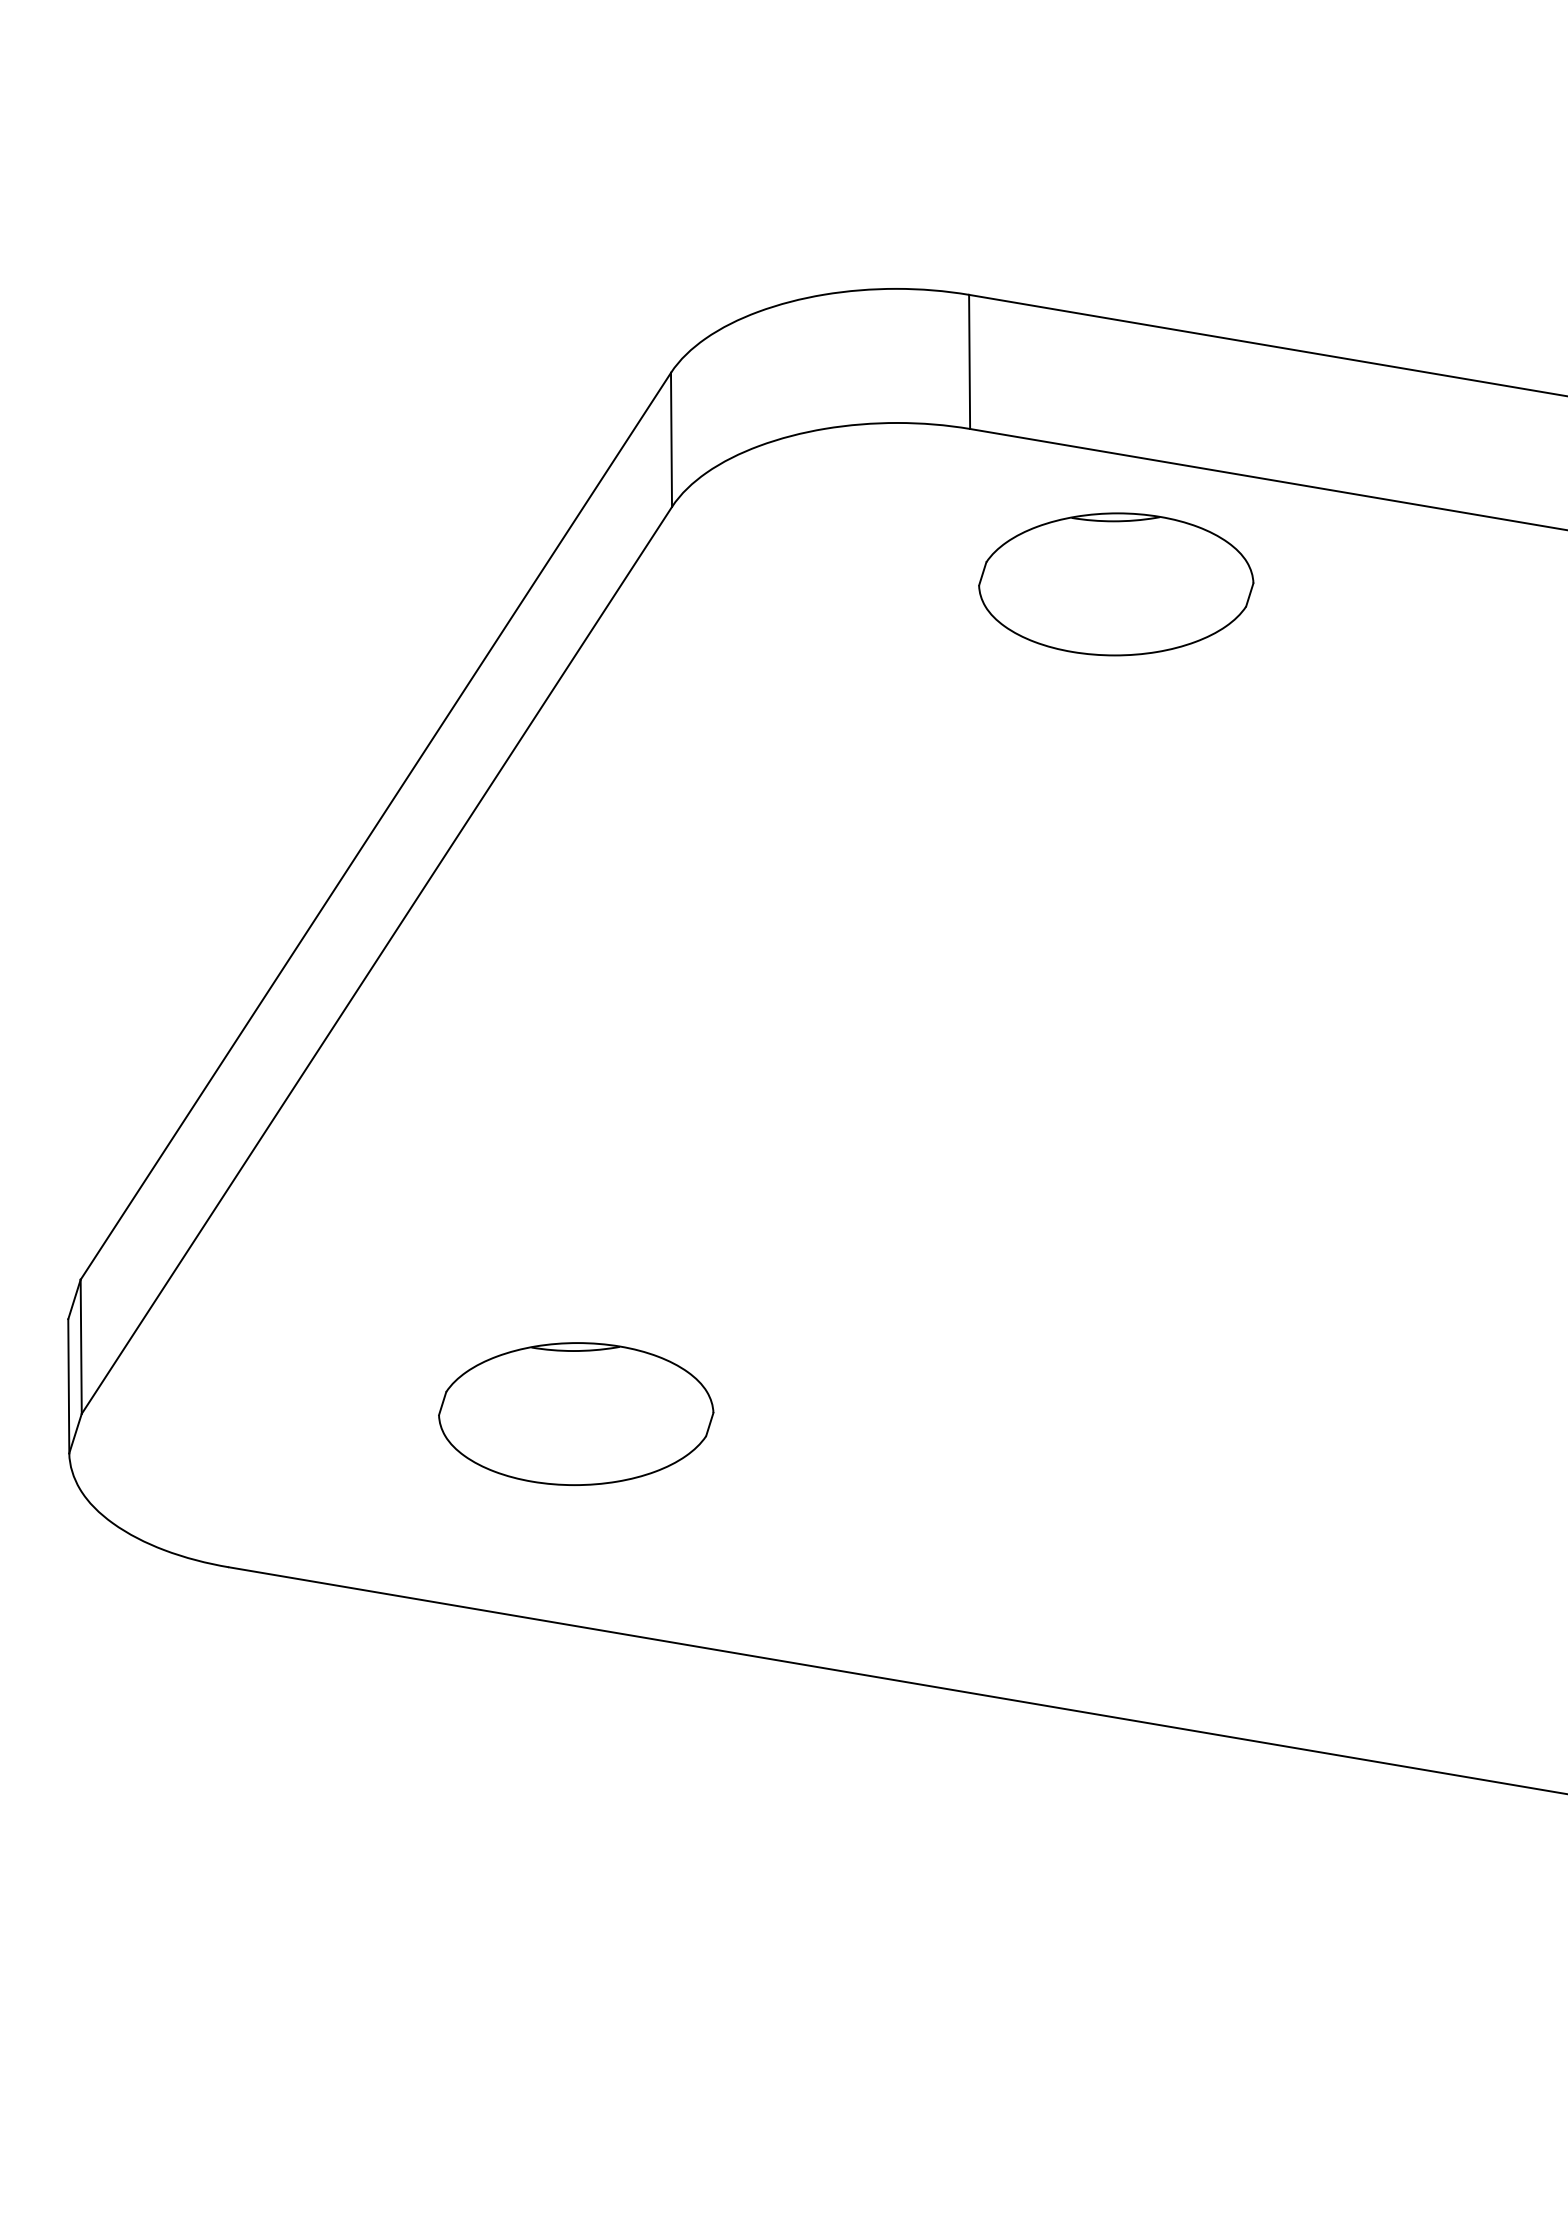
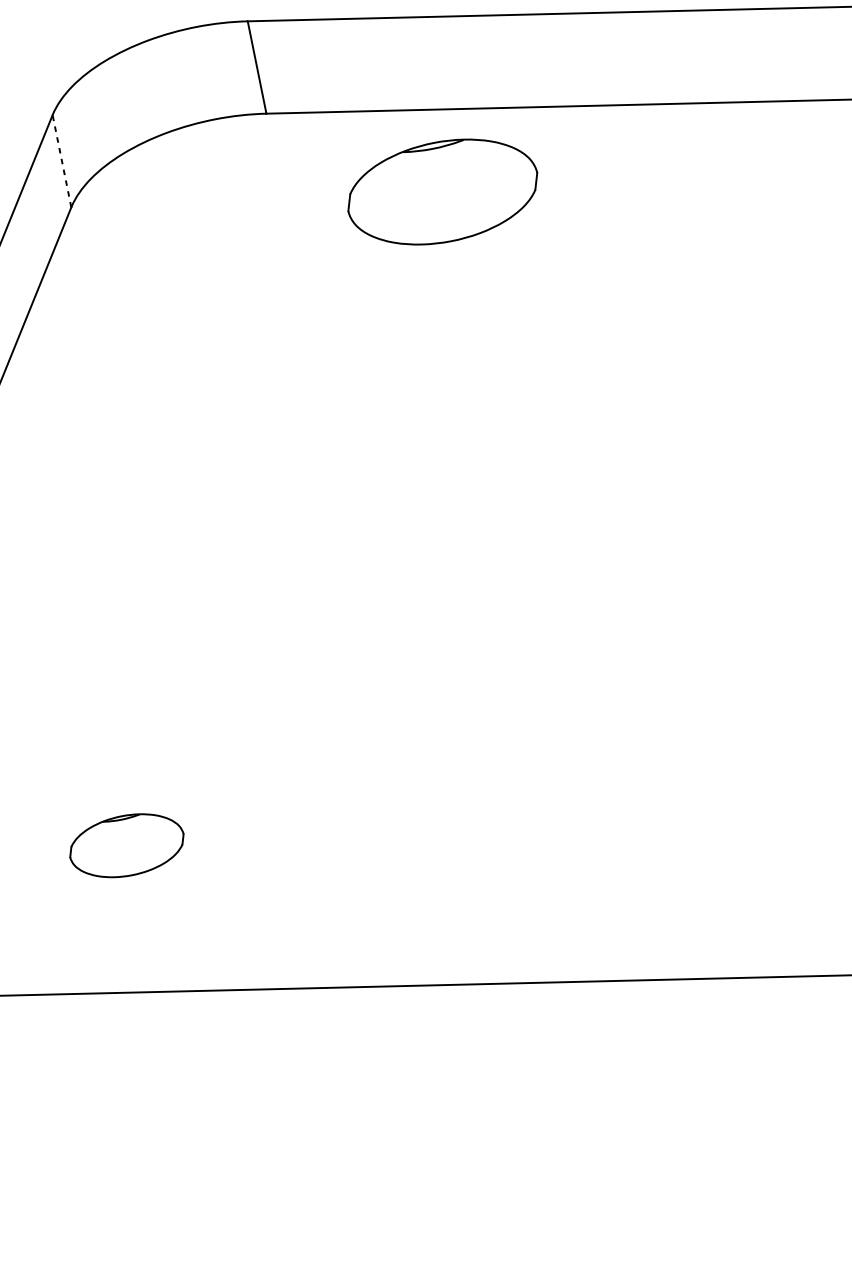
line: (671, 439) -> (61, 160), solid -> dashed
part: (1116, 584) -> (442, 192), moved
part: (576, 1413) -> (126, 845), size x0.6

